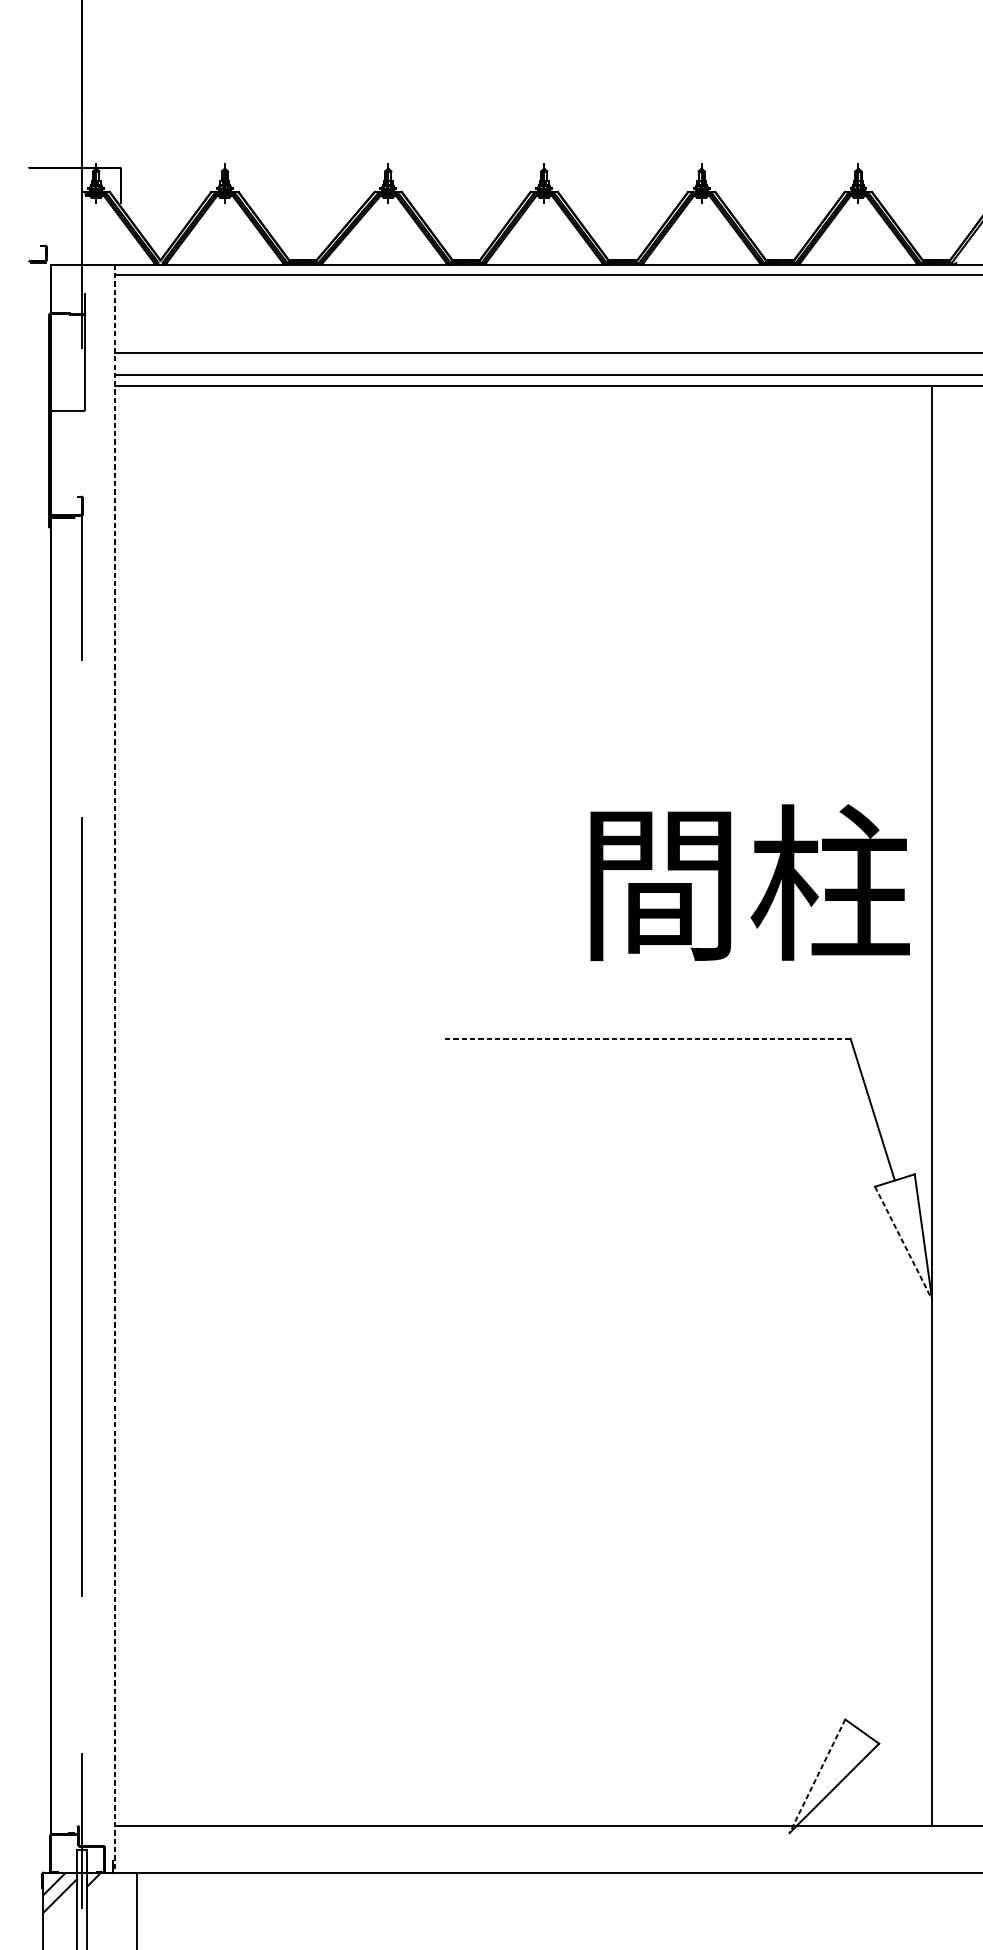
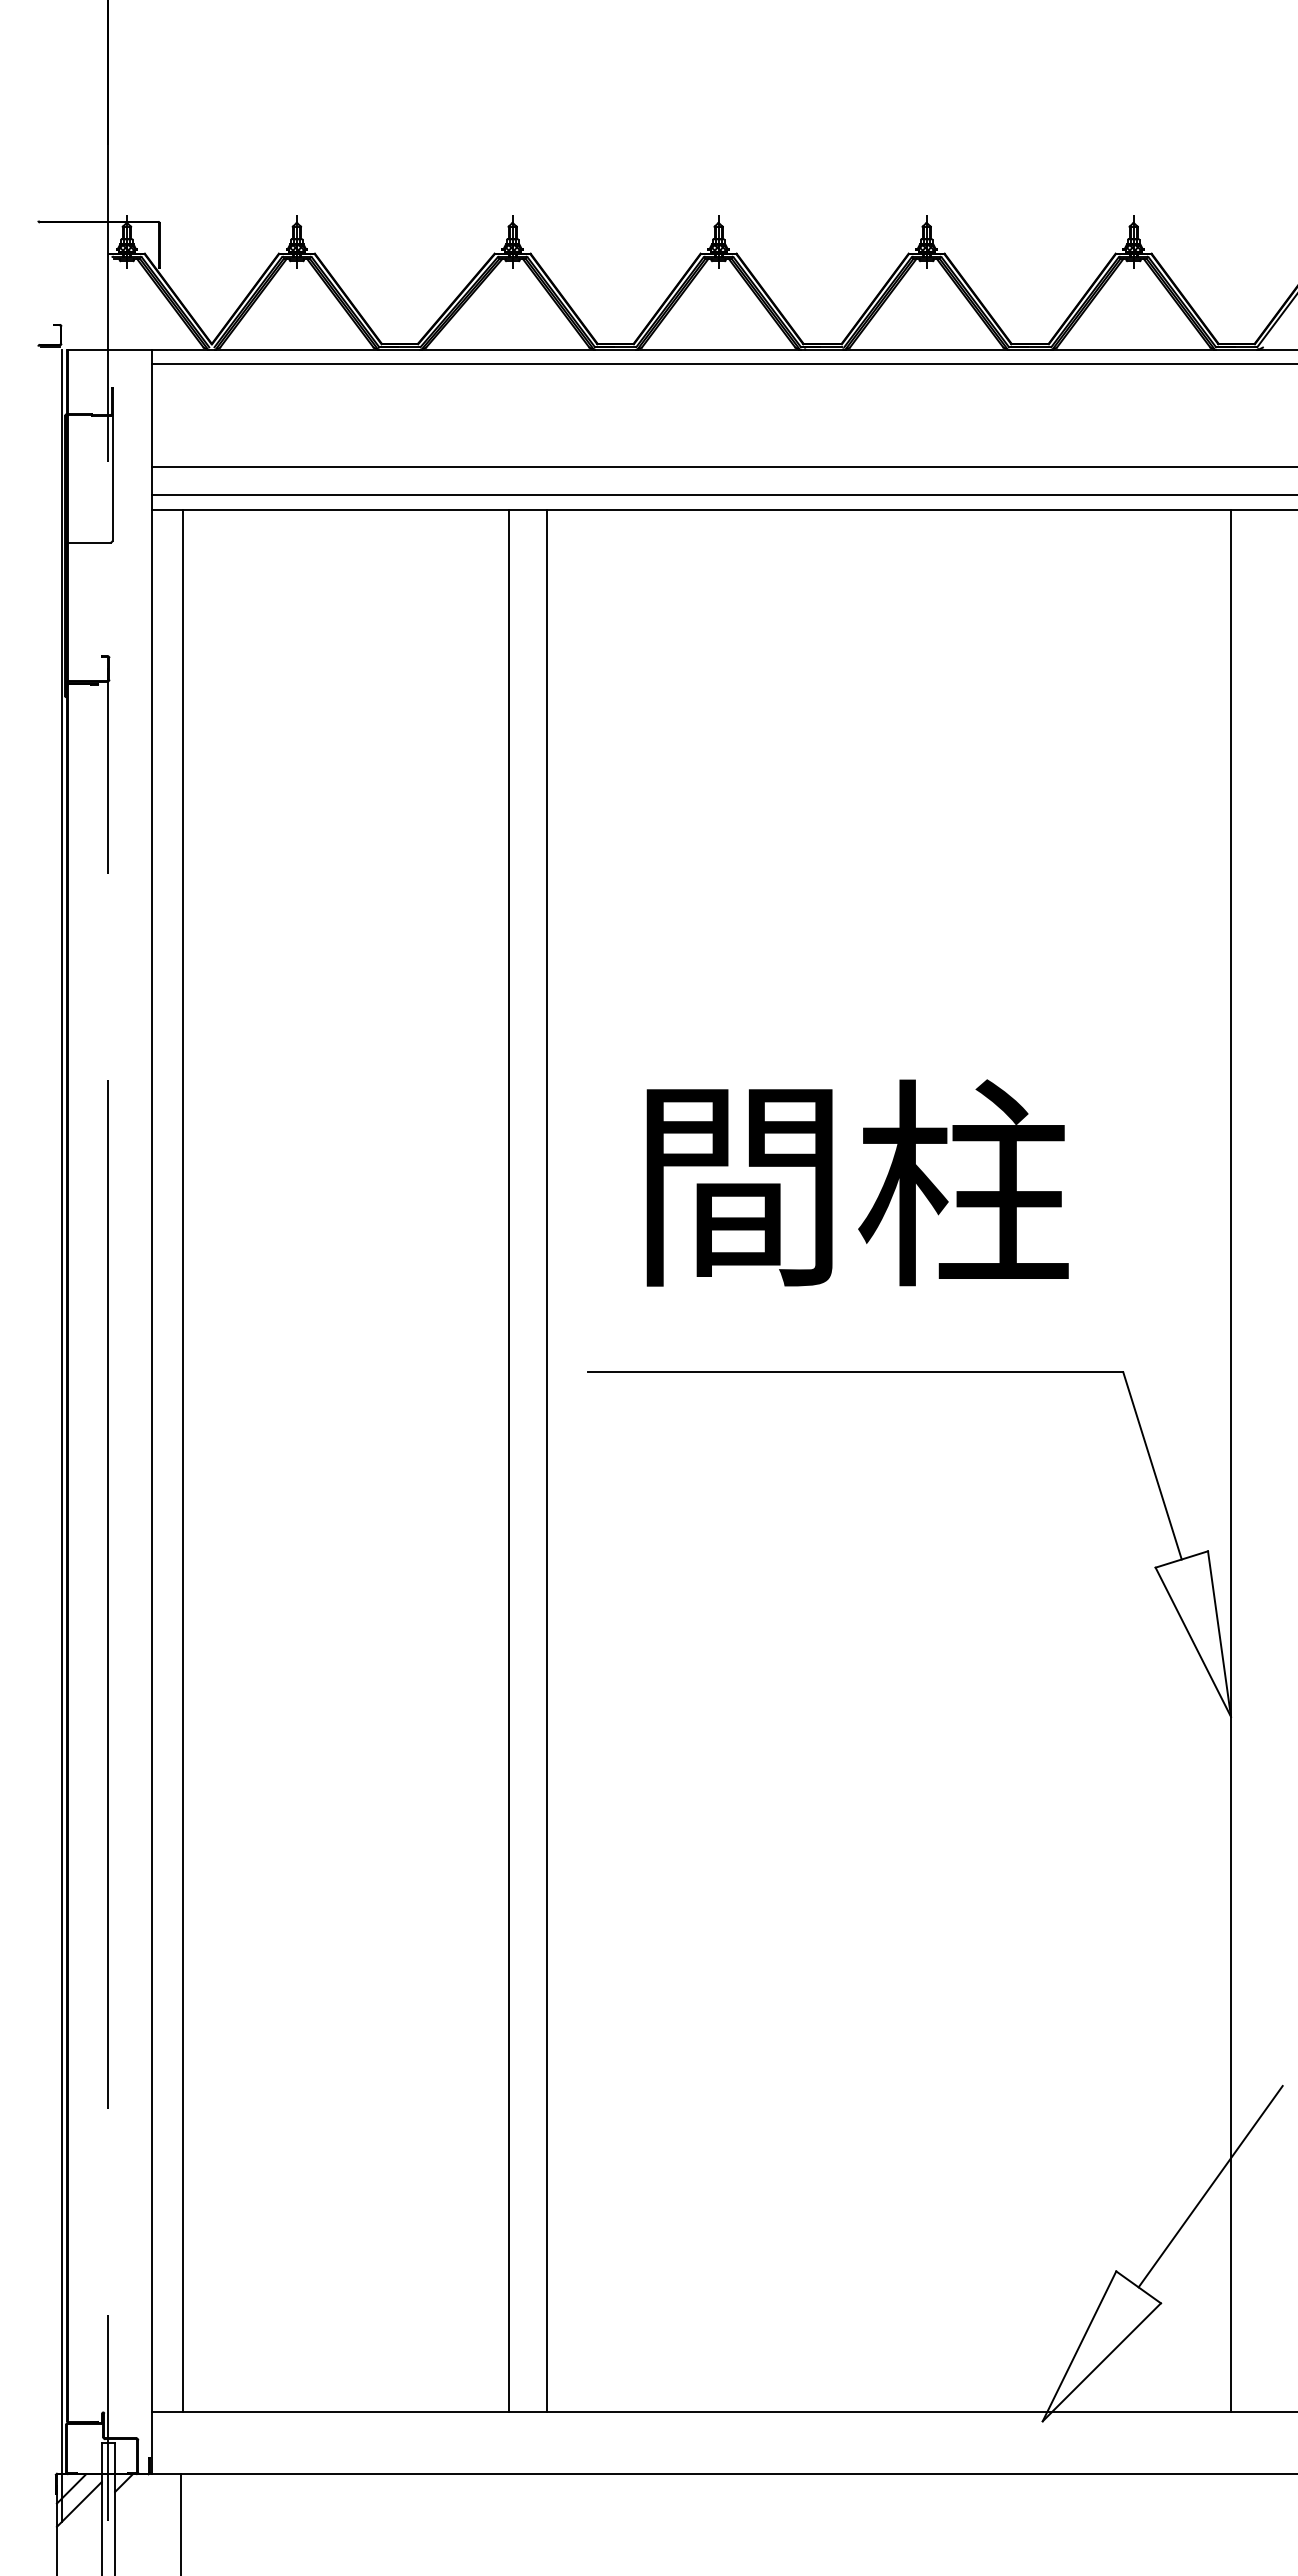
text: (750, 882) -> (857, 1182), moved
line: (647, 1038) -> (855, 1372), dashed -> solid
line: (115, 1069) -> (152, 1412), dashed -> solid
line: (46, 1086) -> (61, 1435), added
line: (139, 1106) -> (183, 1461), added
line: (385, 1106) -> (509, 1461), added
line: (414, 1106) -> (547, 1461), added
line: (903, 1243) -> (1193, 1642), dashed -> solid
line: (916, 1655) -> (1210, 2186), added
line: (817, 1776) -> (1079, 2346), dashed -> solid

